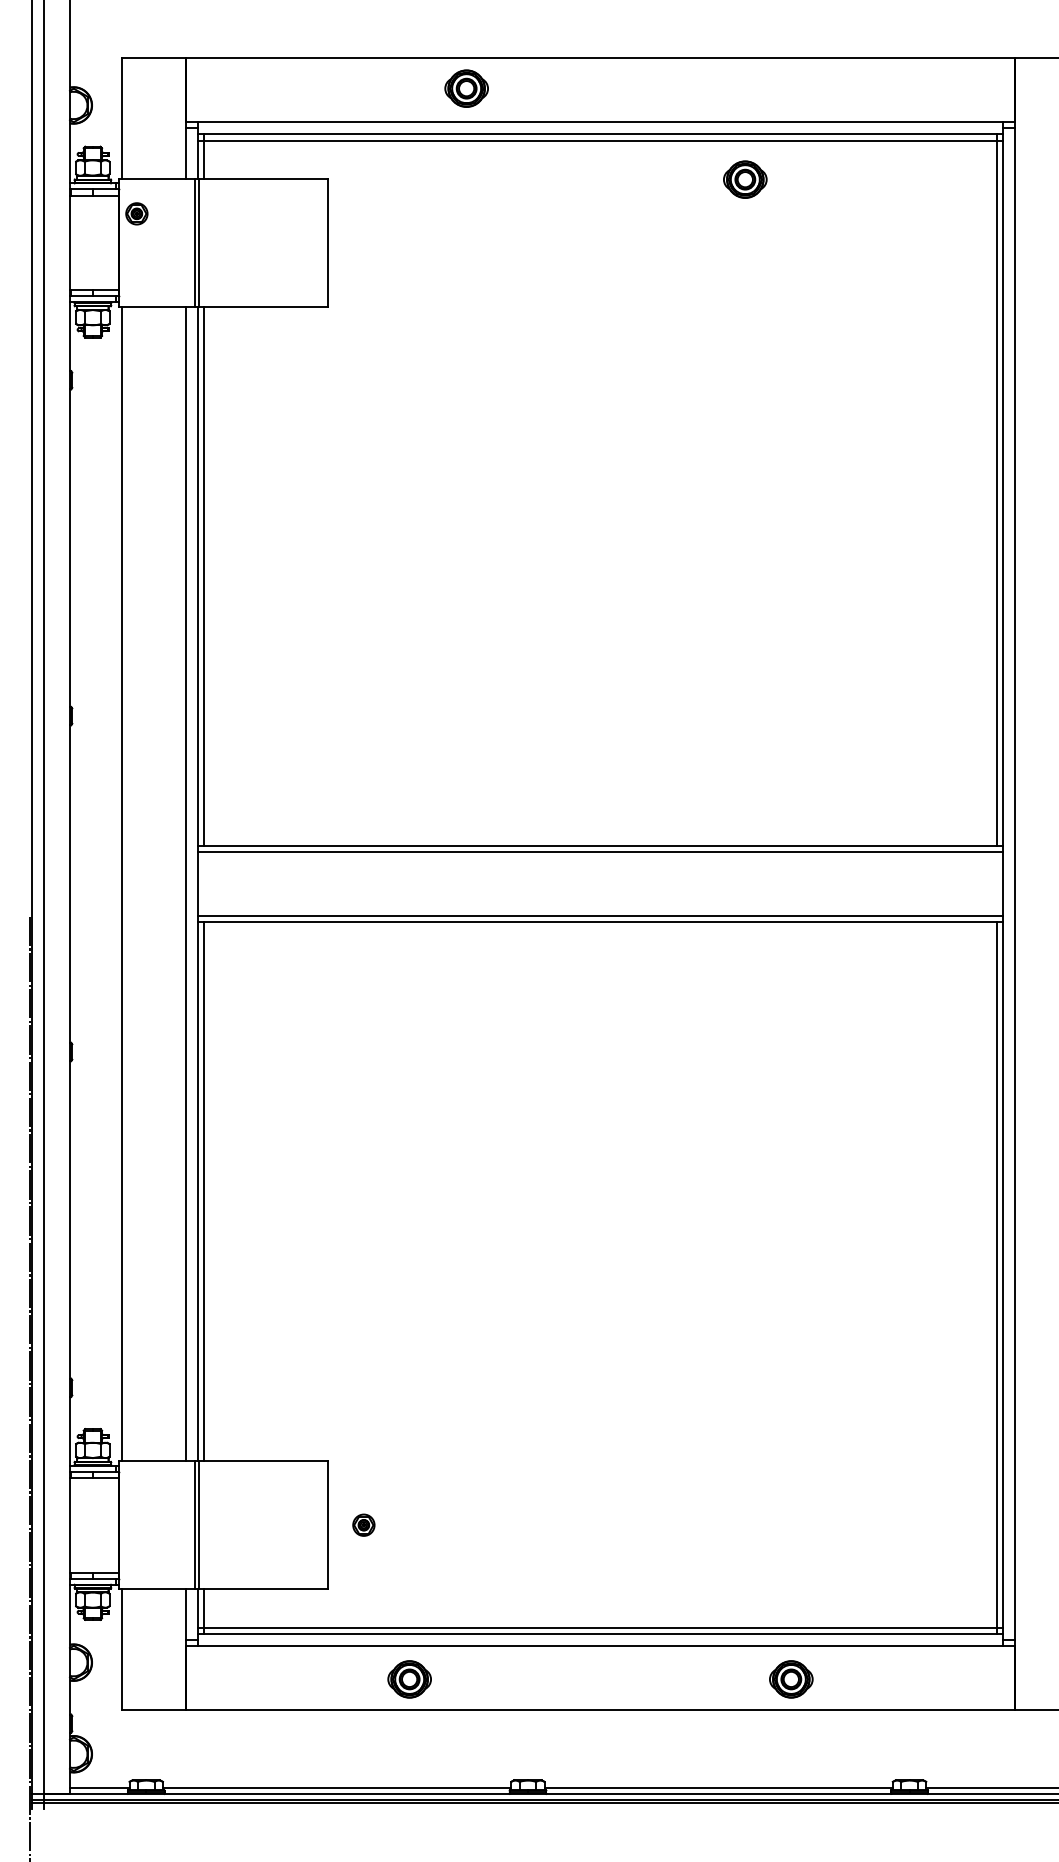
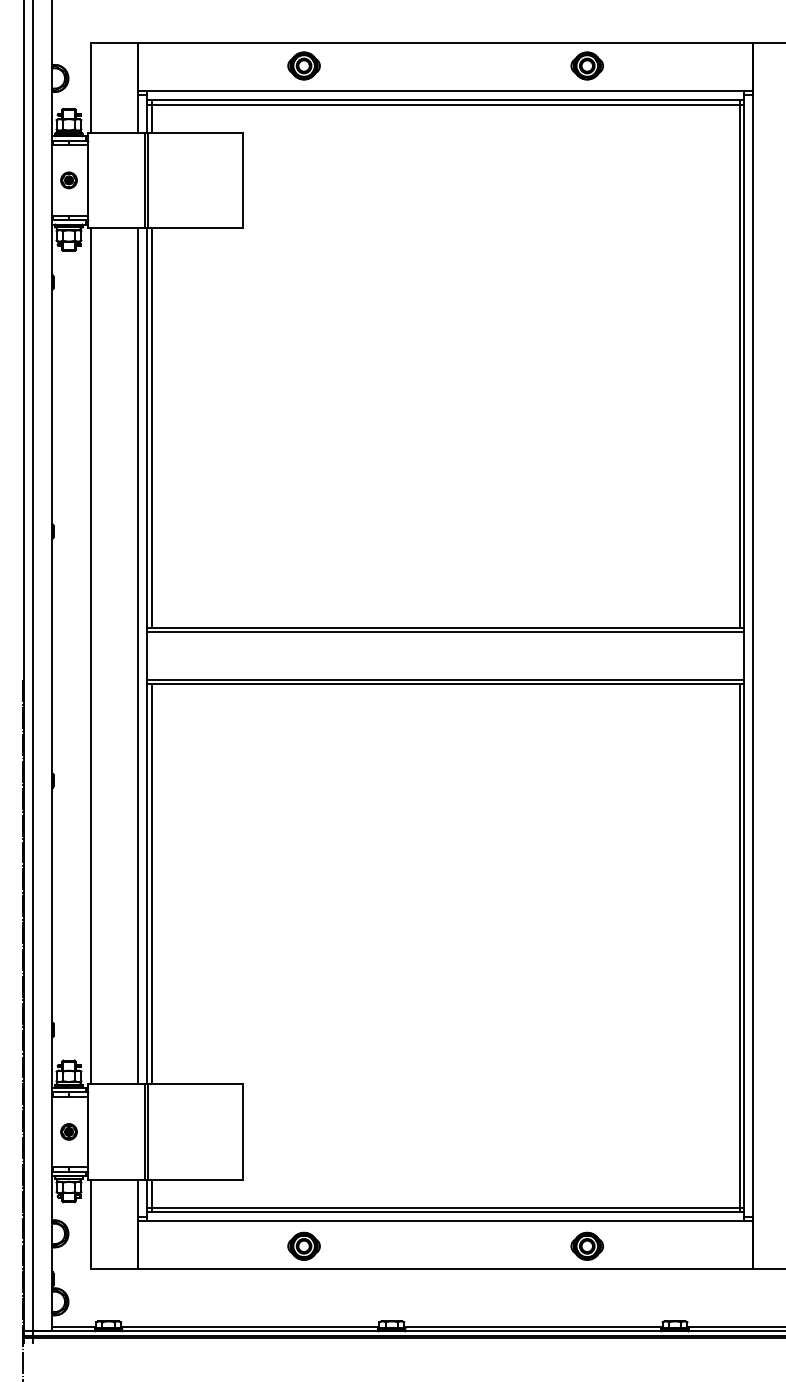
part: (466, 88) -> (303, 65), moved
part: (745, 179) -> (587, 65), moved
part: (136, 213) -> (68, 180), moved
part: (363, 1524) -> (68, 1131), moved

